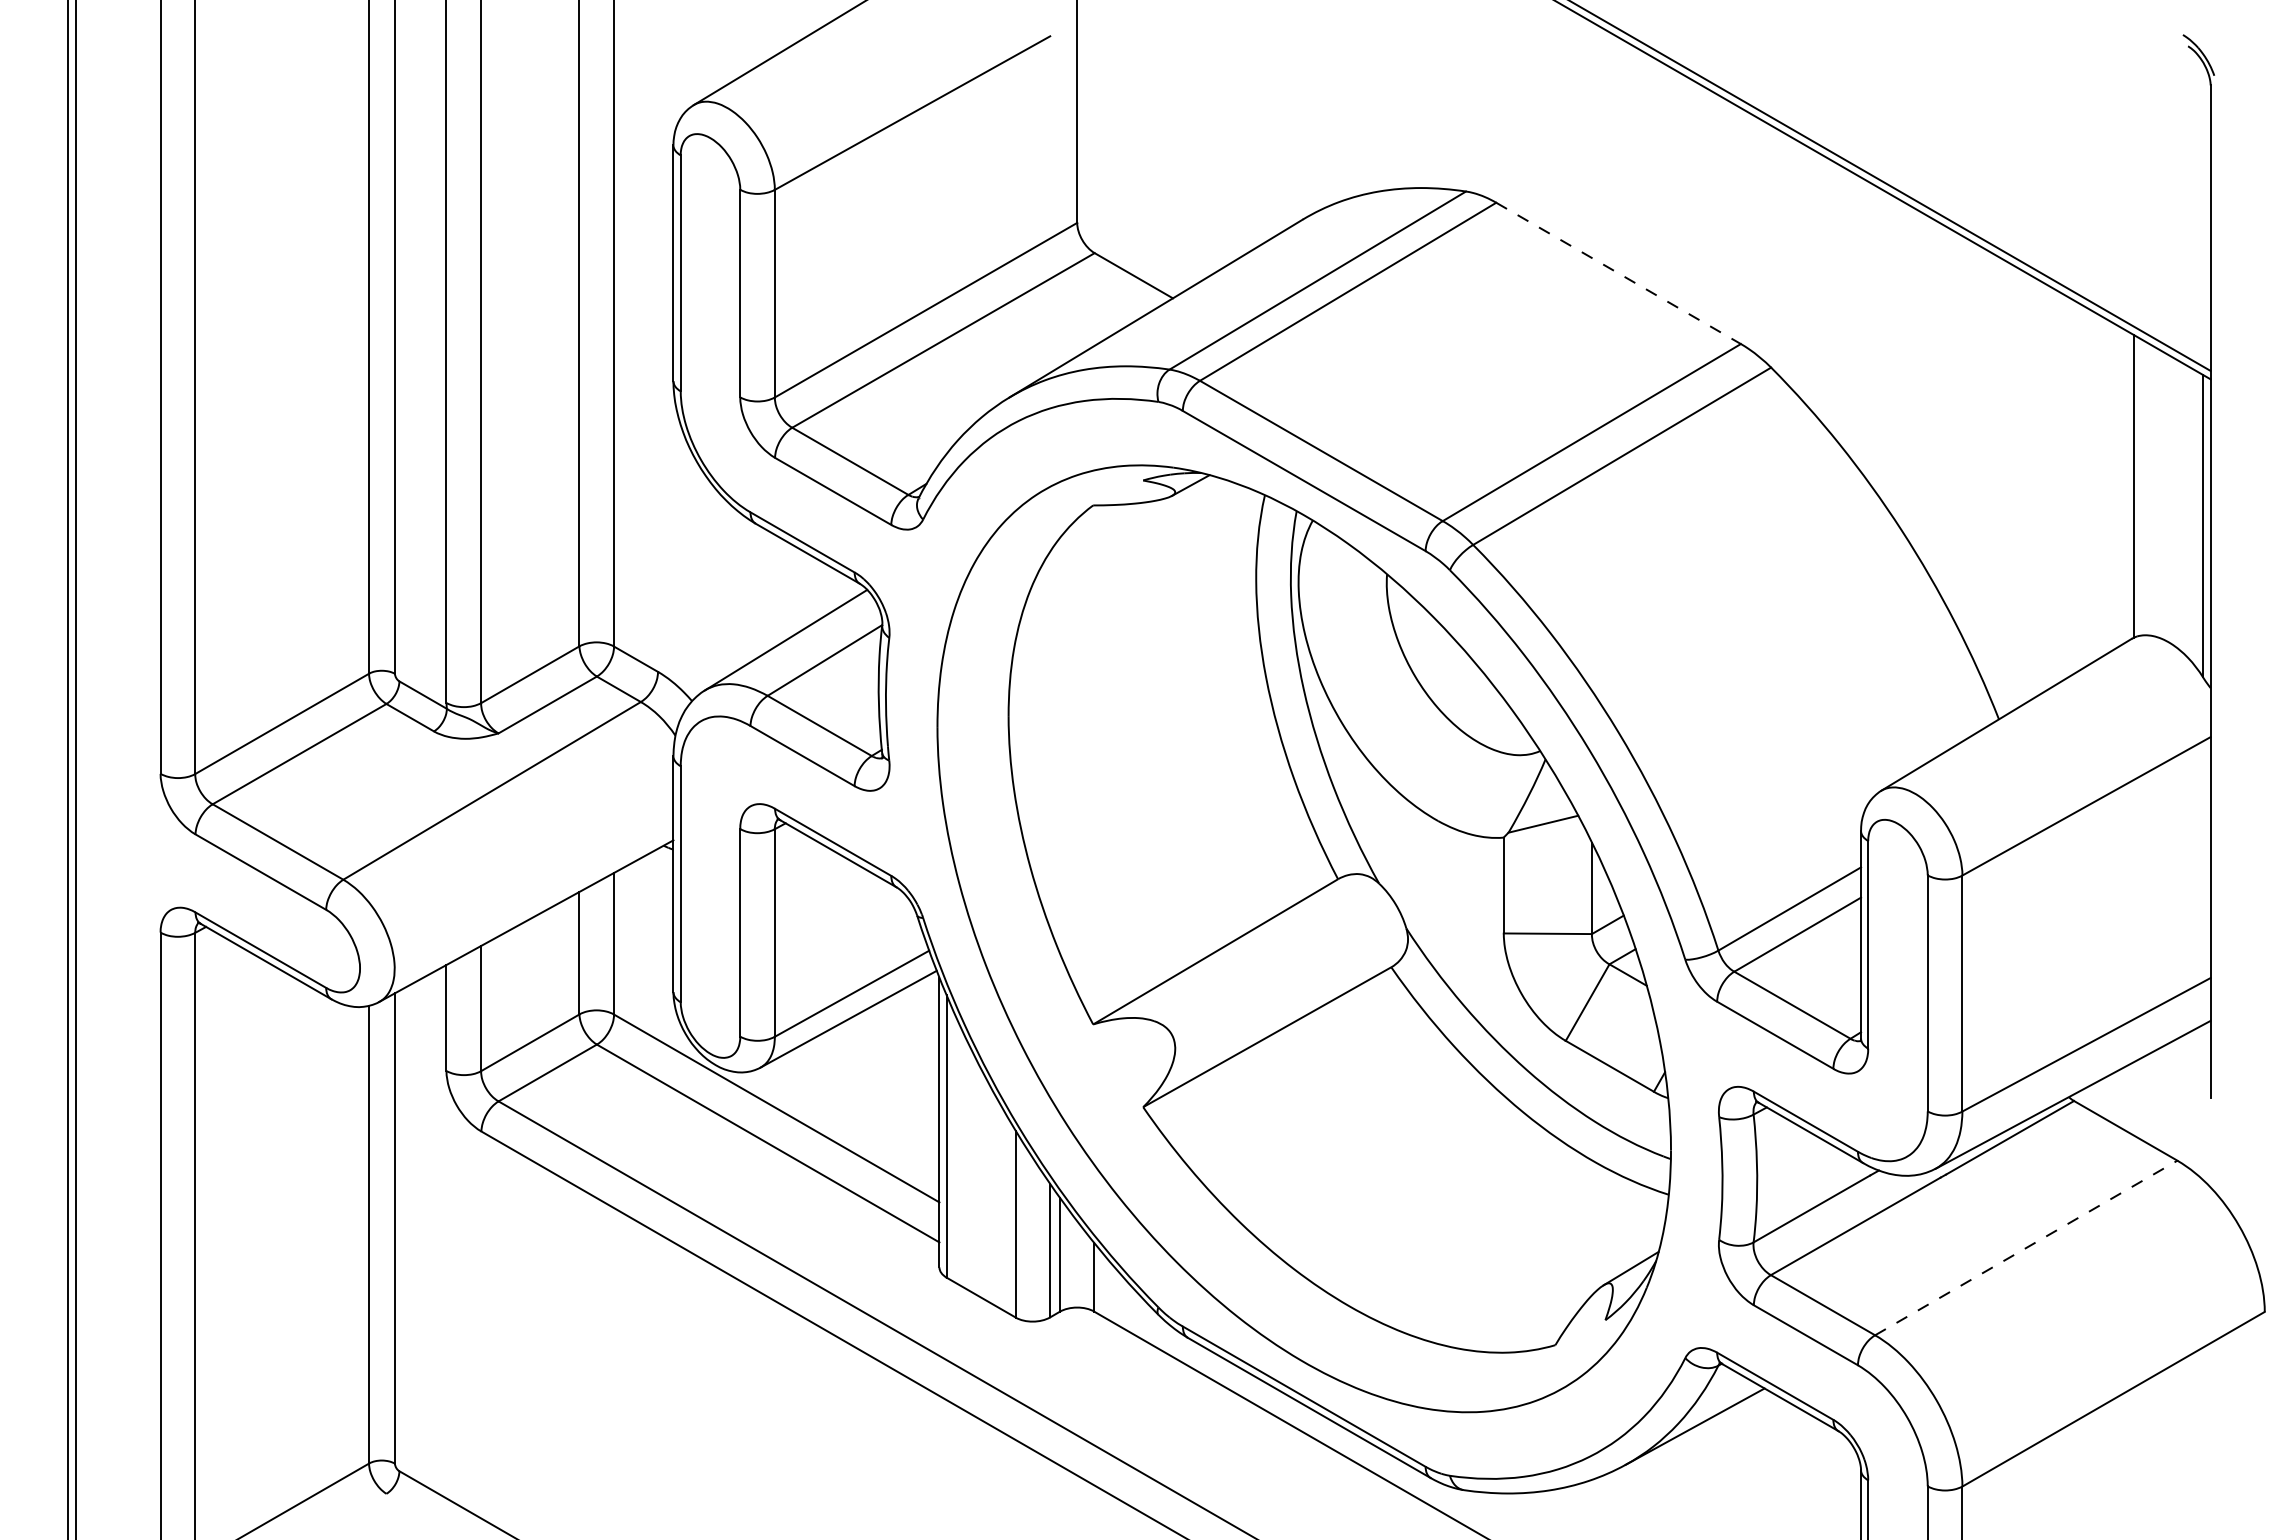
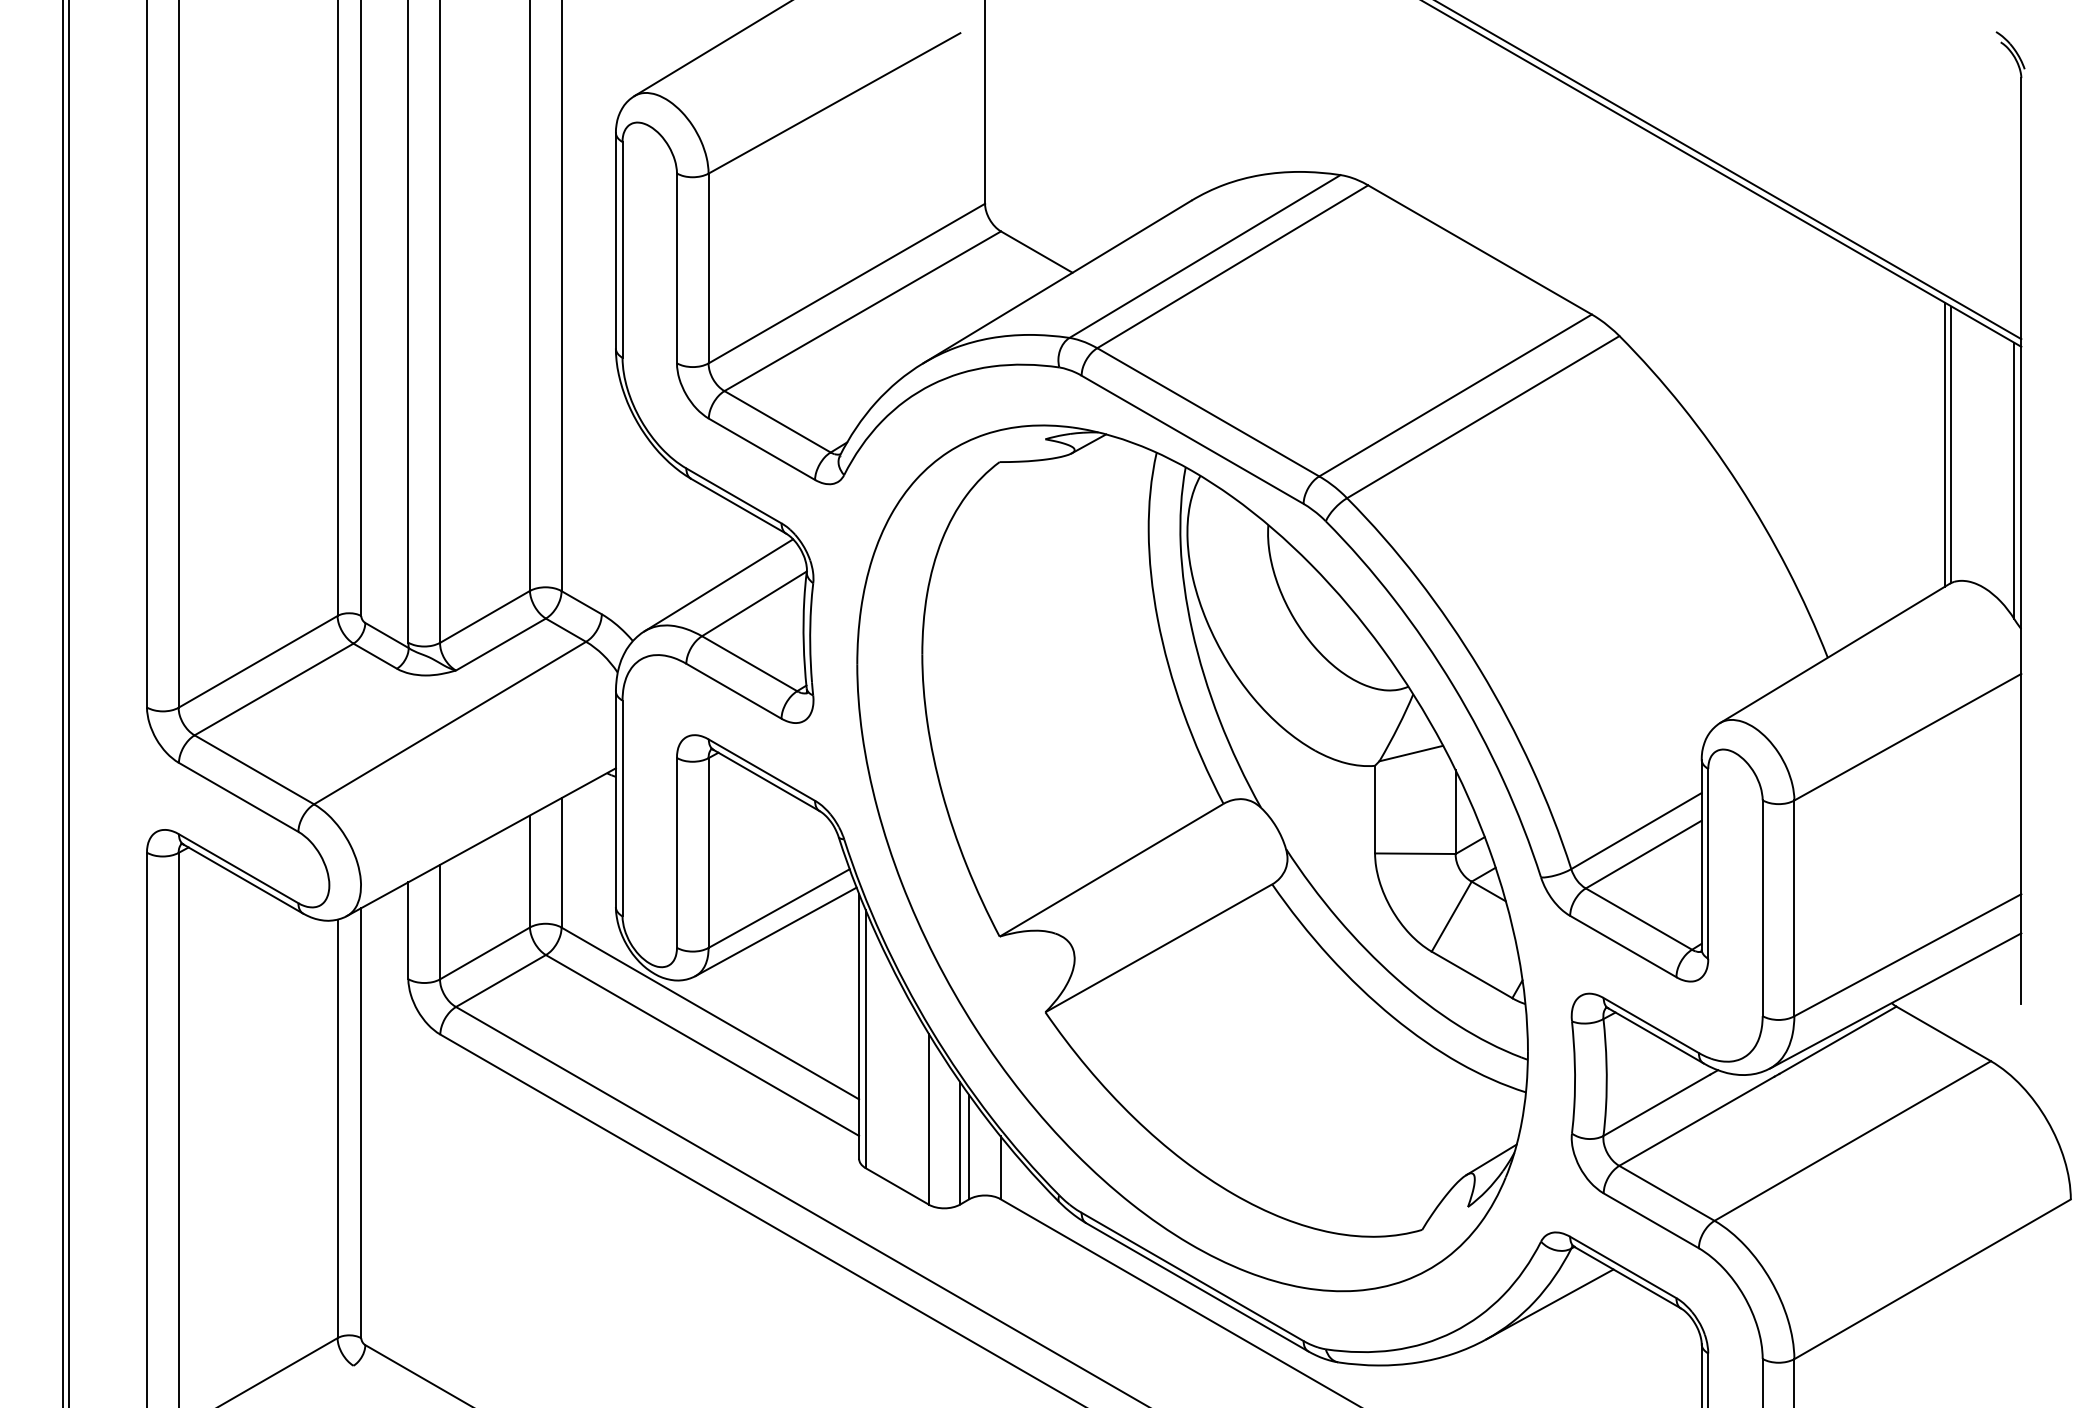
line: (1619, 273) -> (1480, 250), dashed -> solid
line: (2127, 486) -> (1945, 444), added
line: (2026, 1247) -> (1852, 1140), dashed -> solid

